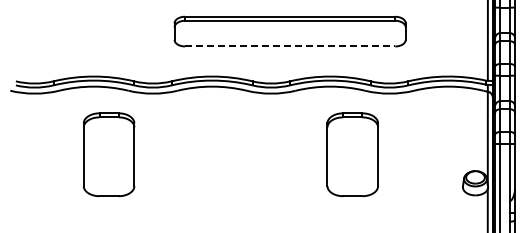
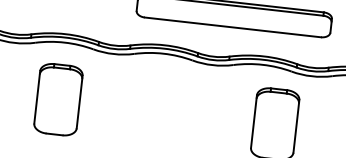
line: (290, 46) -> (233, 27), dashed -> solid
part: (109, 154) -> (58, 99), moved

